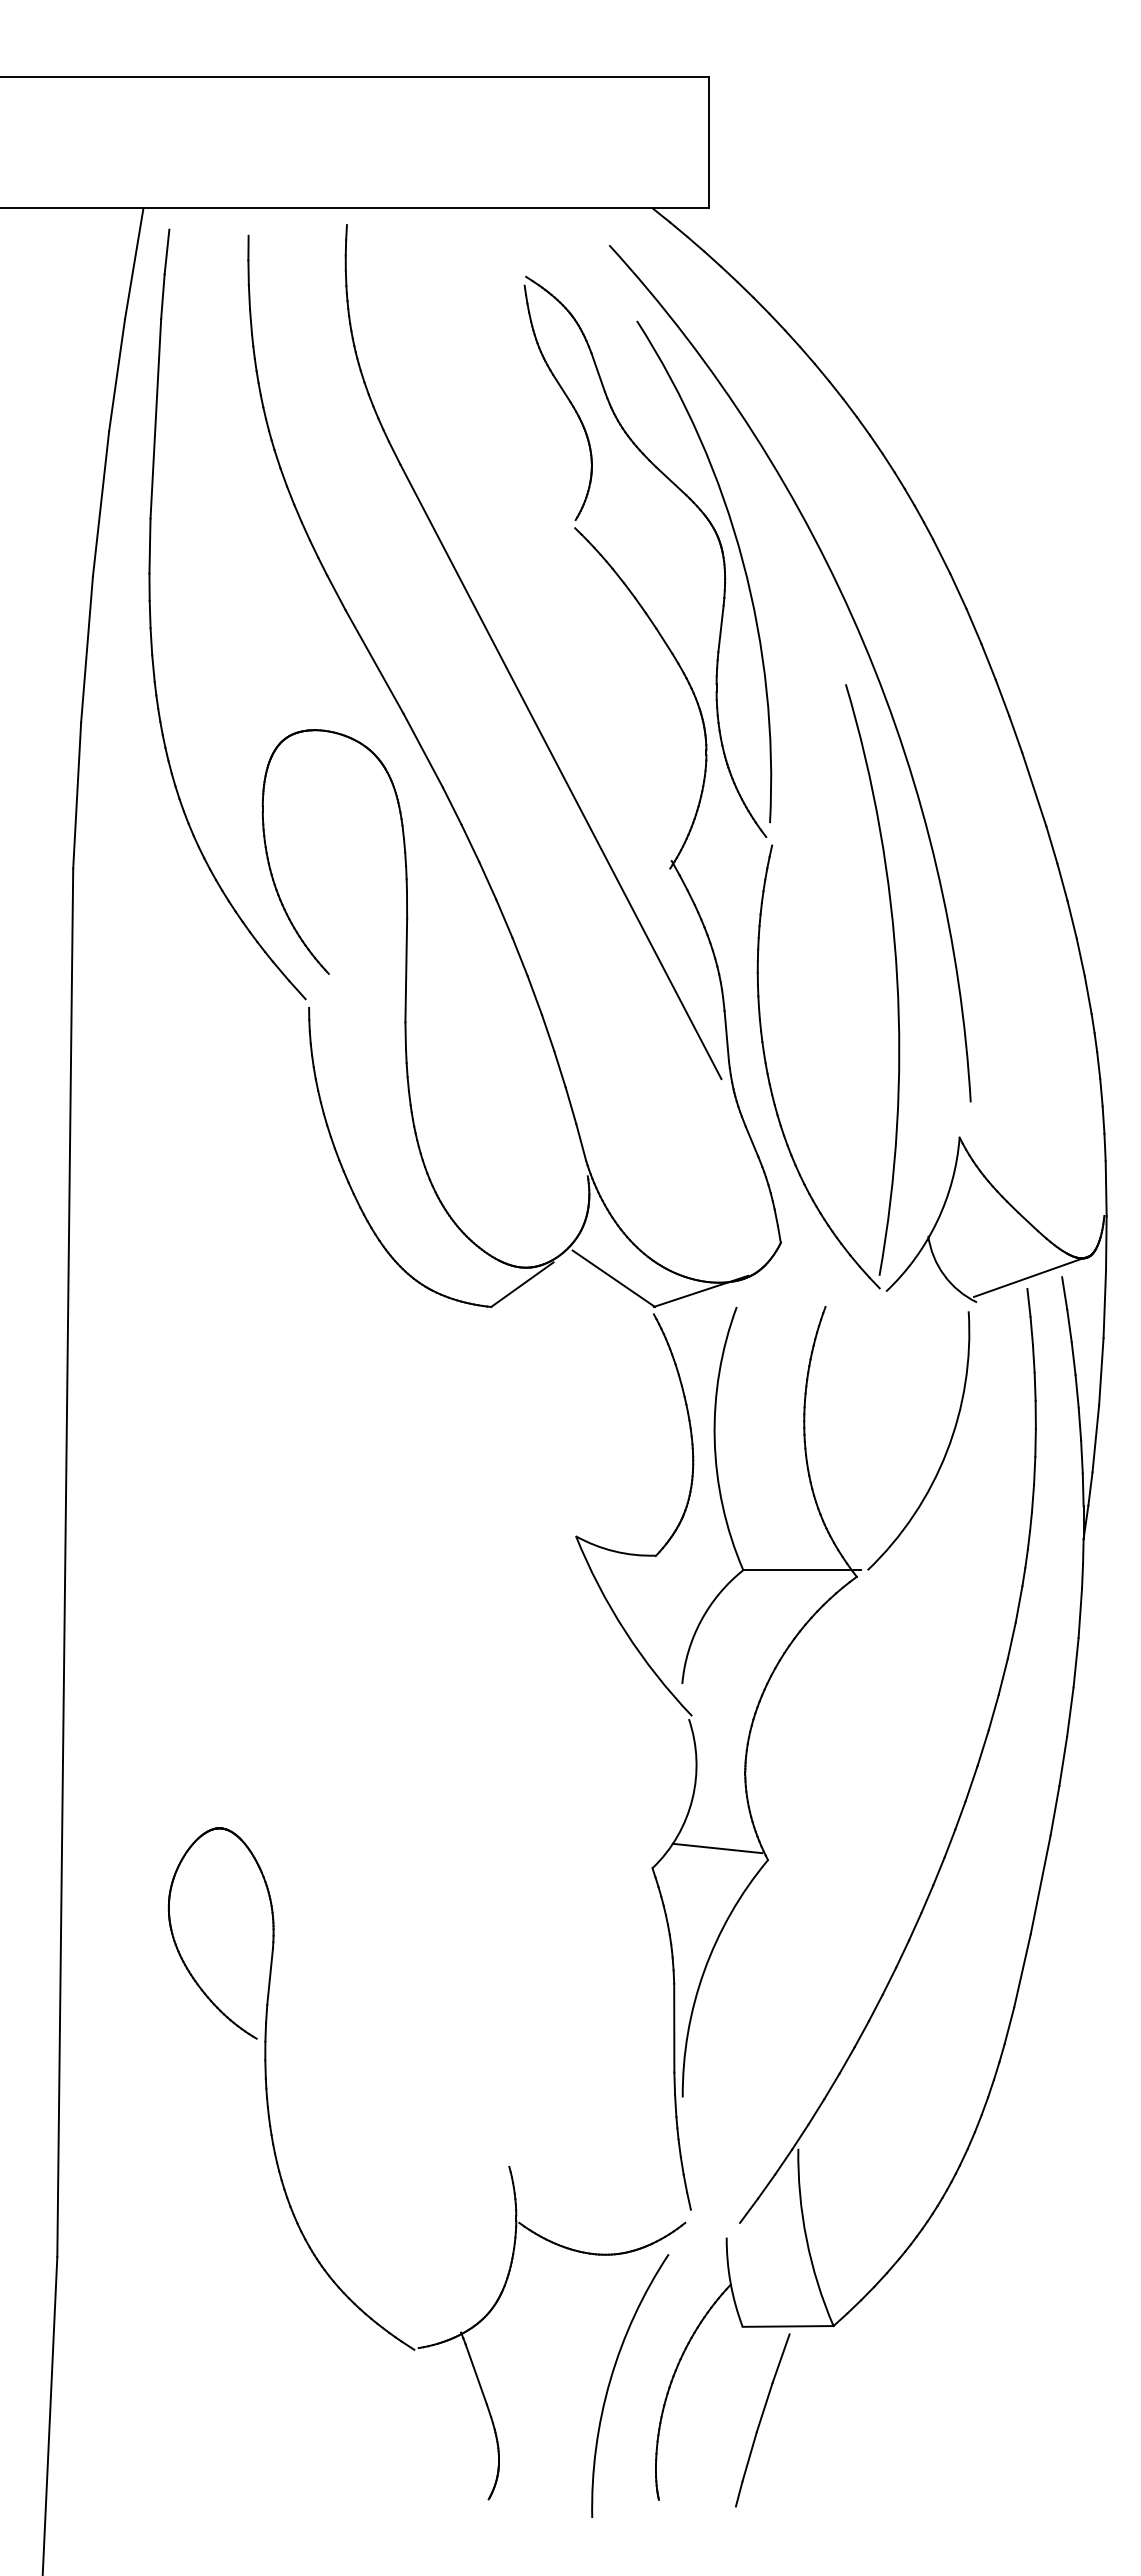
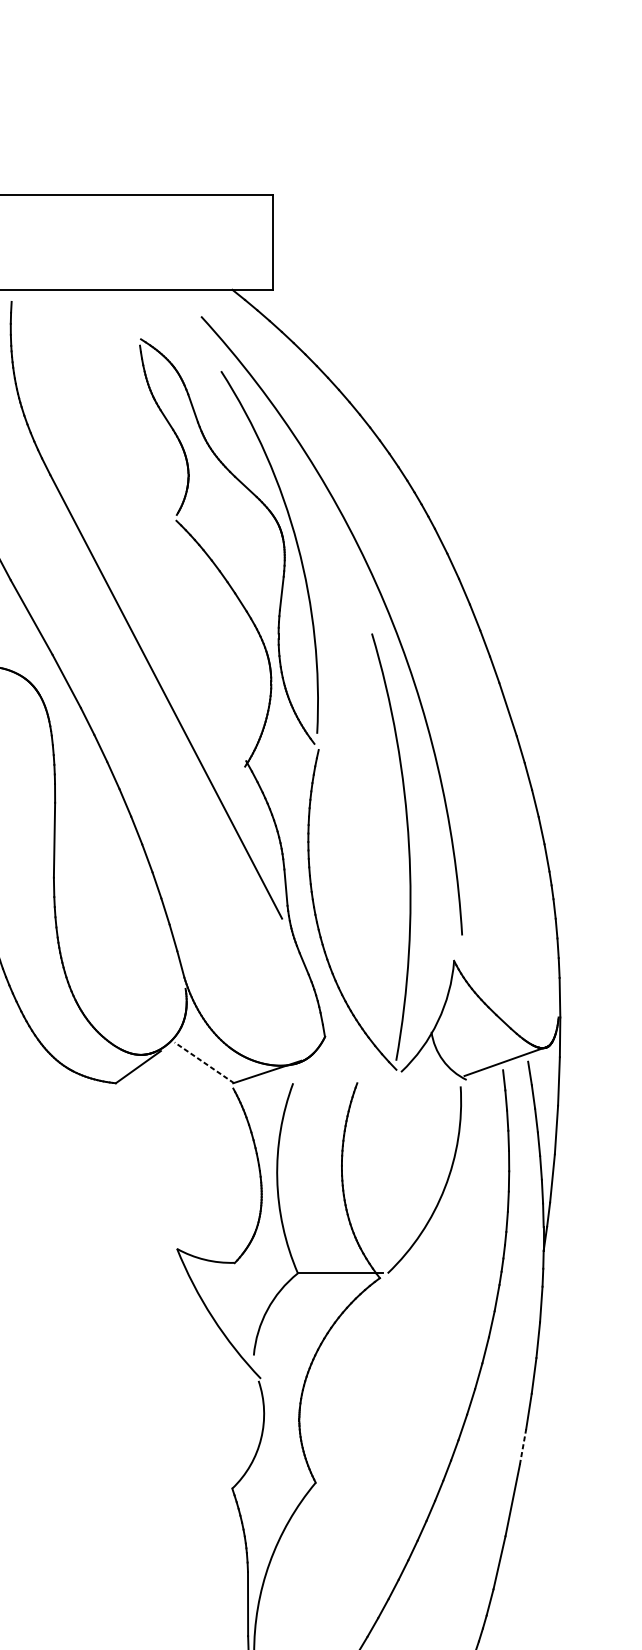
line: (613, 1278) -> (204, 1062), solid -> dashed
line: (1055, 1810) -> (523, 1446), solid -> dashed
line: (717, 1848) -> (279, 1474), removed

